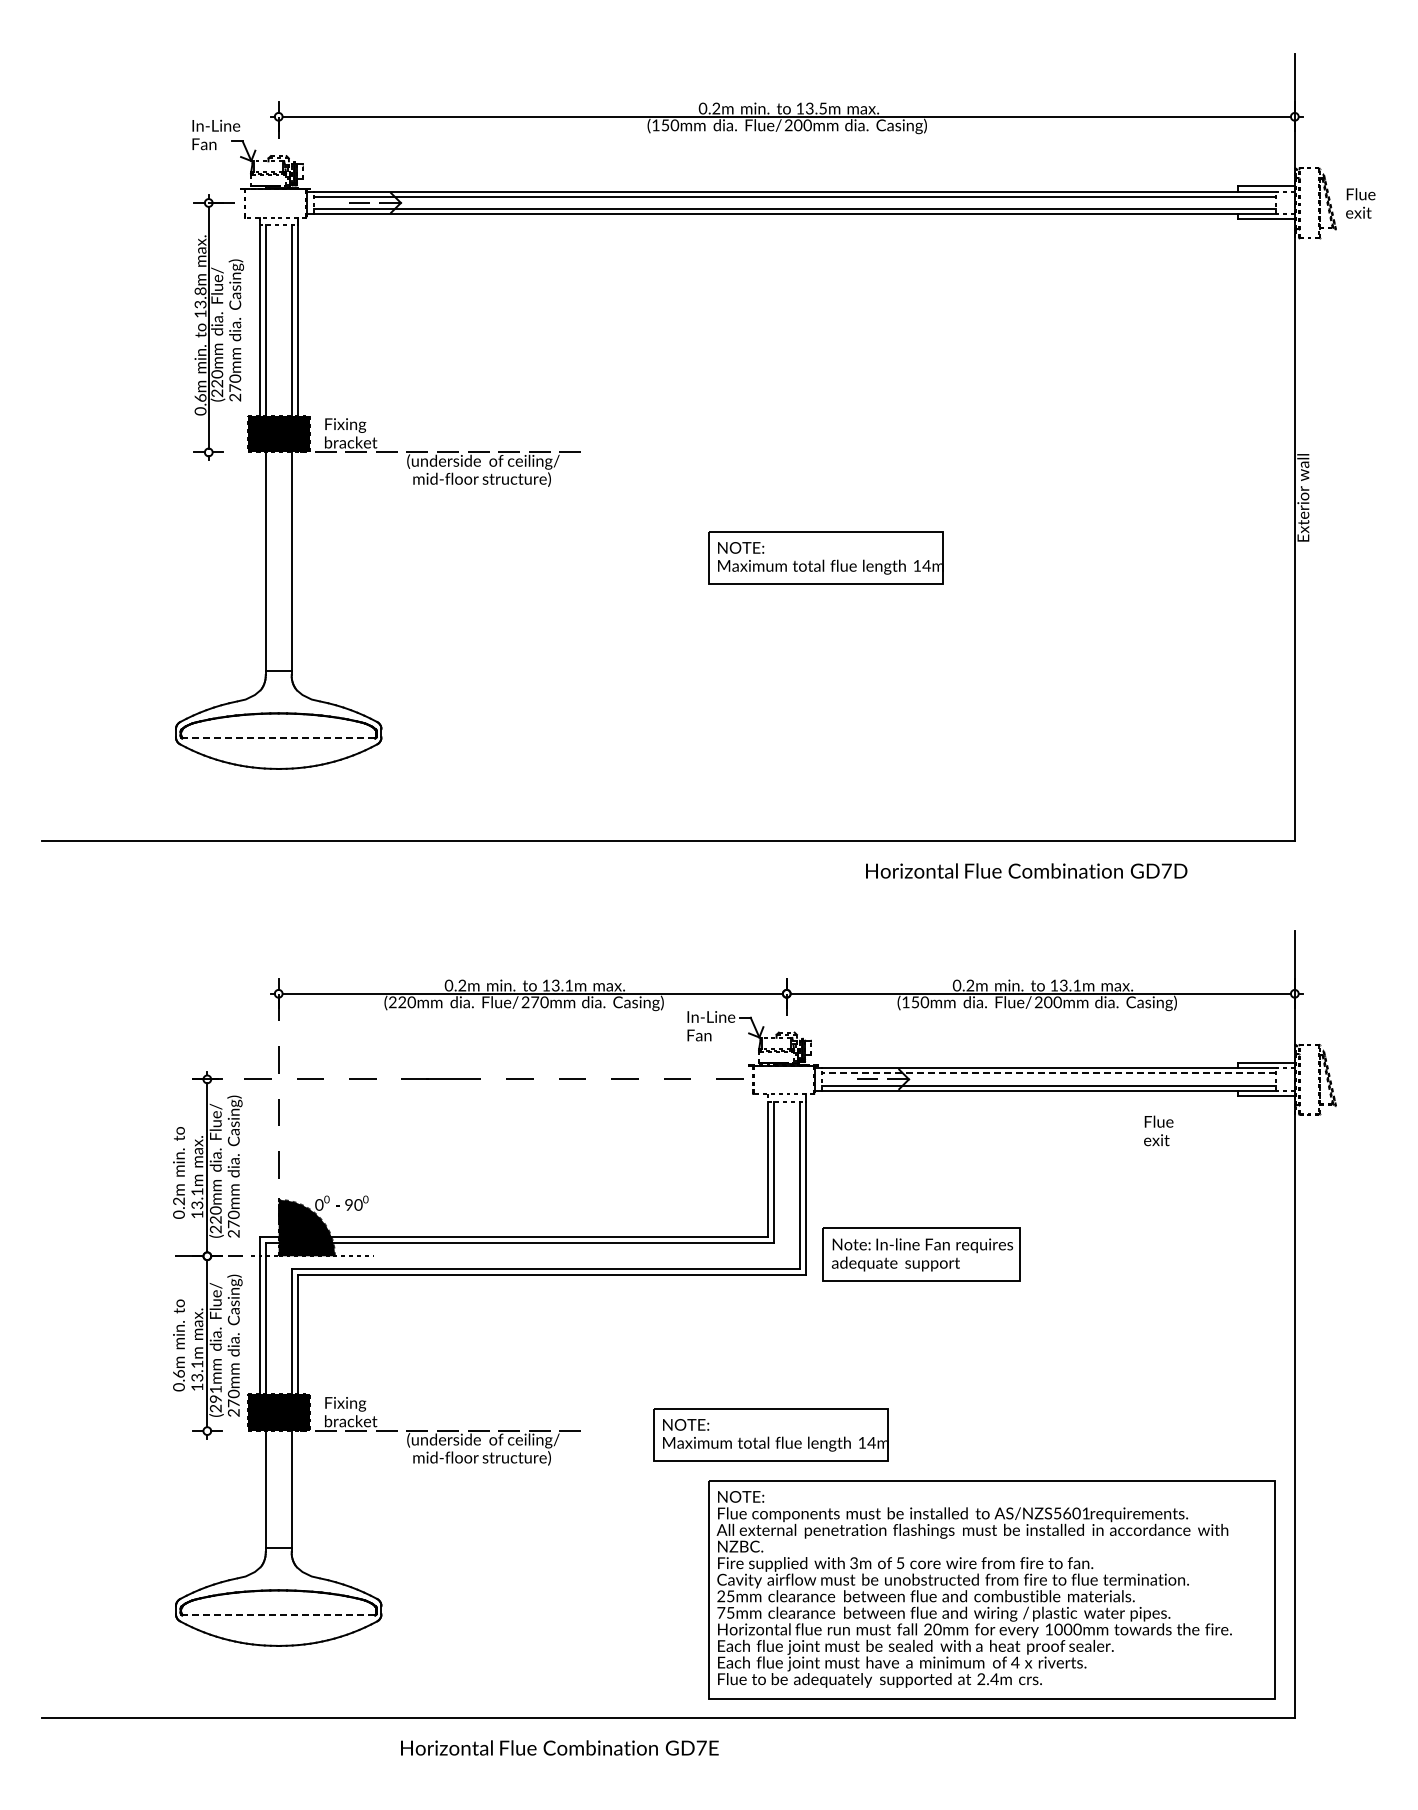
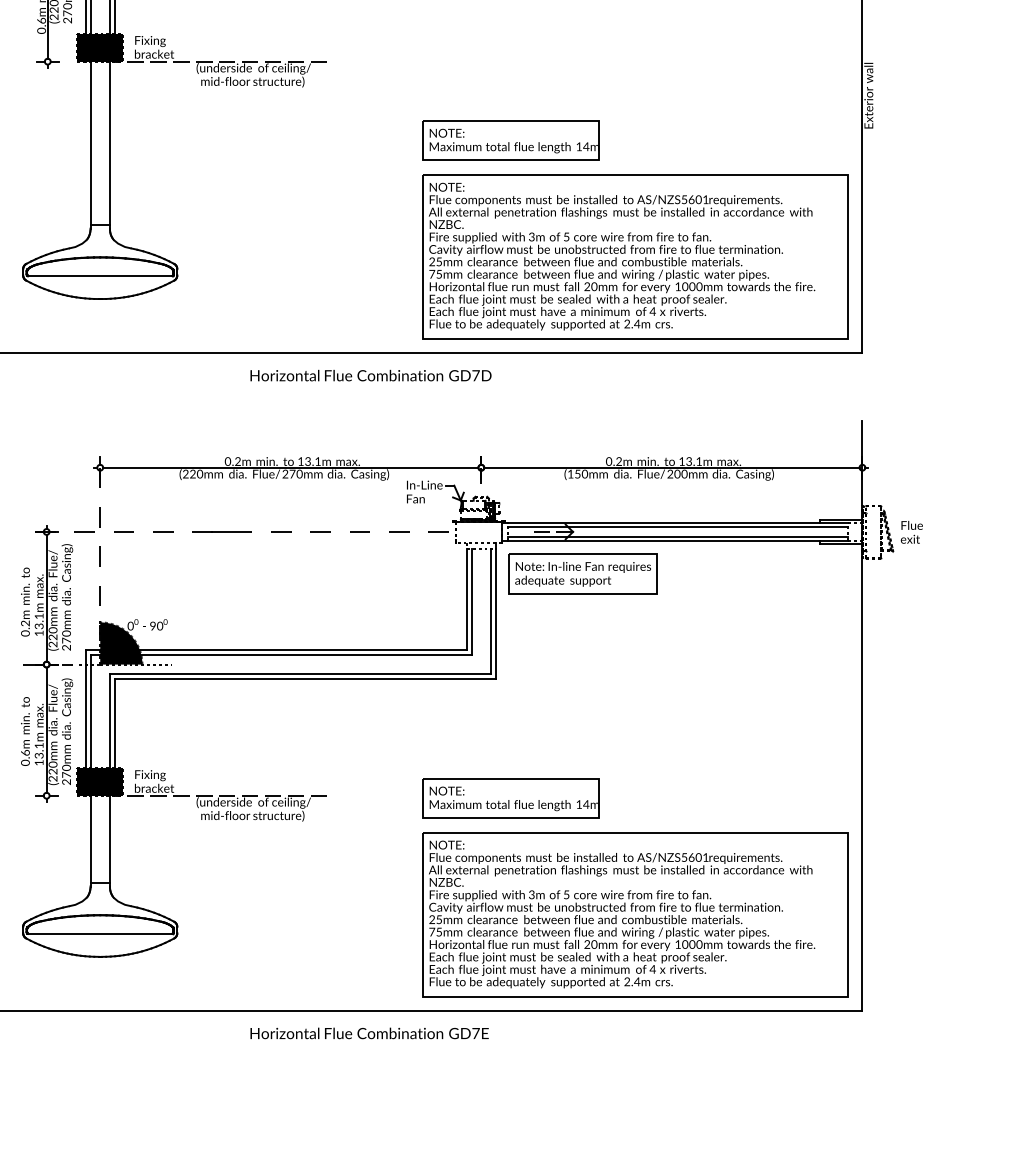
part: (991, 712) -> (634, 256), added
line: (278, 738) -> (100, 276), dashed -> solid
text: (1026, 870) -> (370, 375), moved
line: (1048, 1073) -> (677, 527), dashed -> solid
text: (1158, 1130) -> (911, 532), moved
part: (921, 1254) -> (582, 574), moved
text: (215, 1393) -> (52, 767), (291mm -> (220mm
part: (770, 1434) -> (510, 798), moved
line: (278, 1615) -> (100, 934), dashed -> solid
text: (559, 1747) -> (369, 1033), moved

